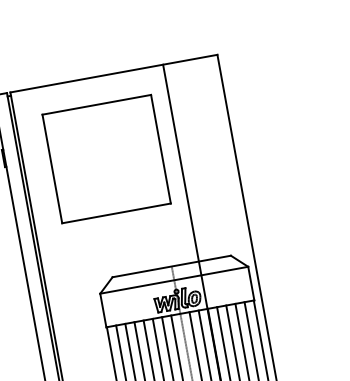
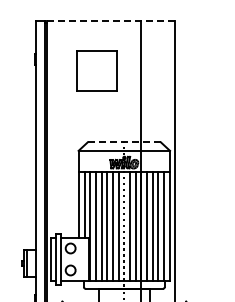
line: (113, 73) -> (110, 20), solid -> dashed
part: (107, 158) -> (97, 70), size x0.6
line: (172, 266) -> (124, 142), solid -> dashed

